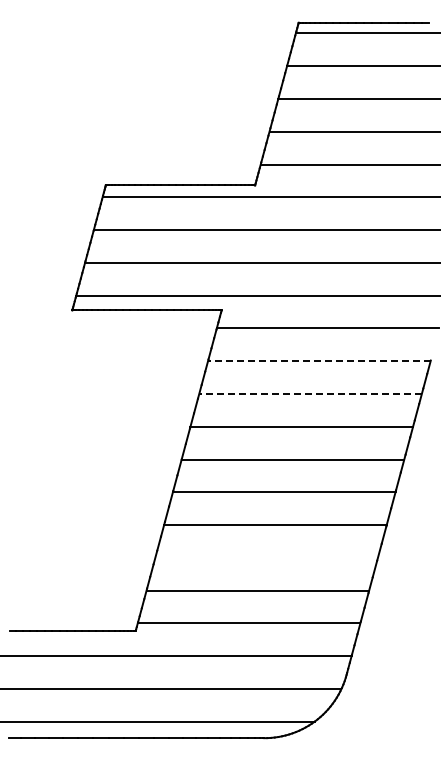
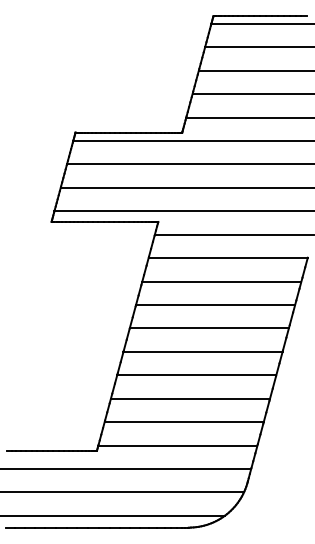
line: (318, 361) -> (227, 258), dashed -> solid
line: (310, 393) -> (221, 281), dashed -> solid
line: (266, 557) -> (190, 398), added

